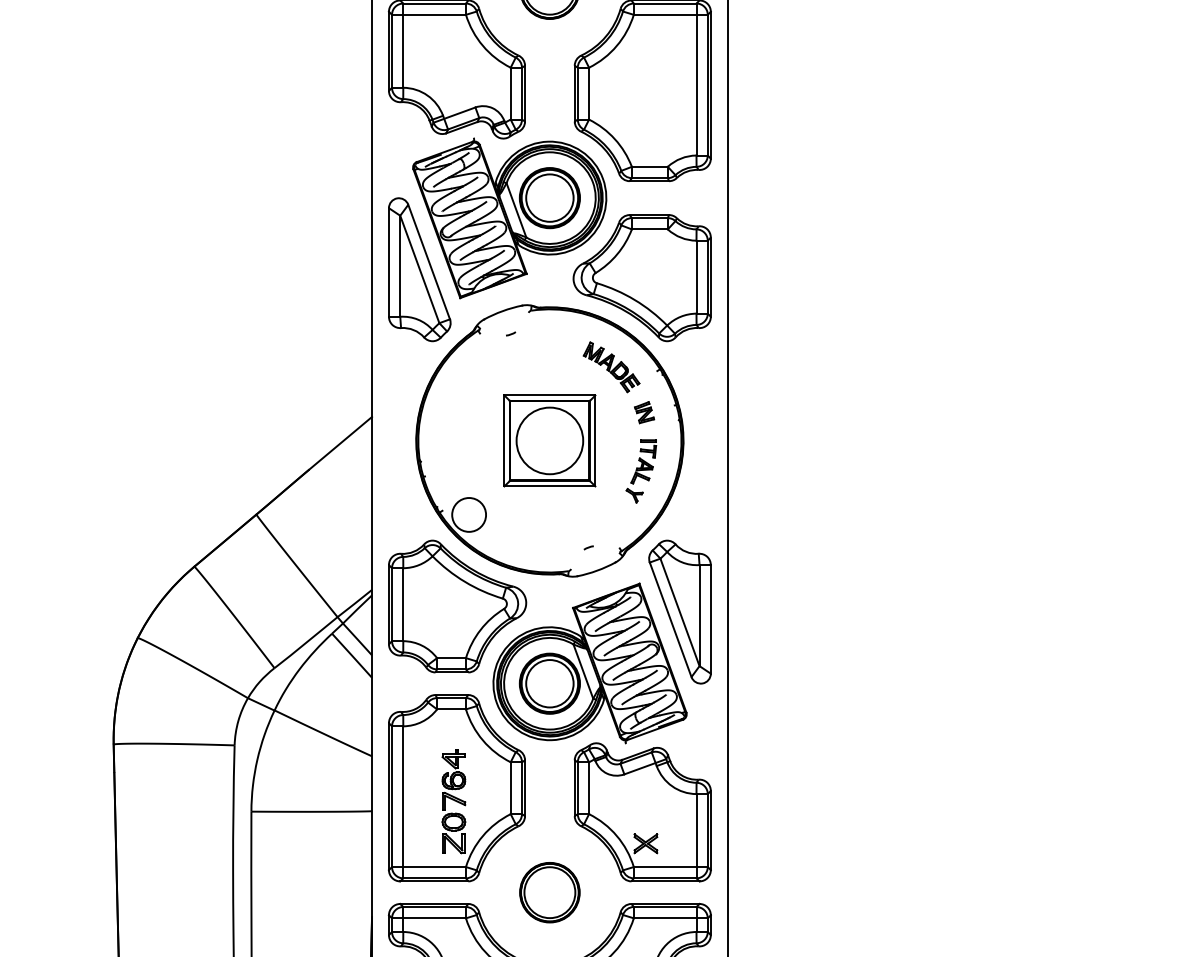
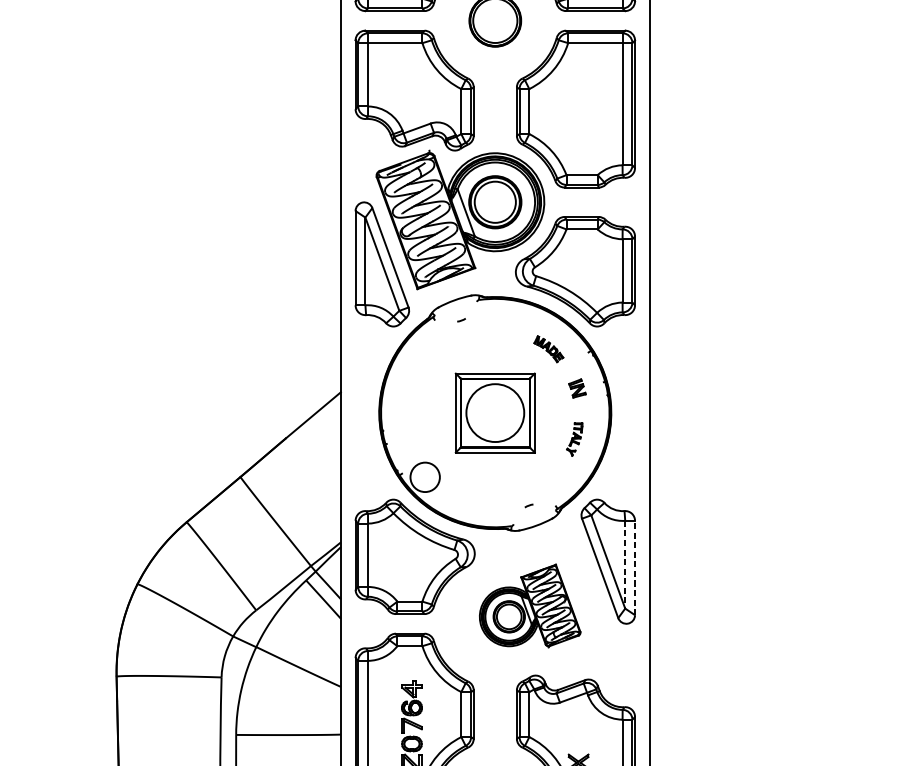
part: (611, 367) -> (548, 349), size x0.6
part: (641, 471) -> (574, 439), size x0.6
line: (699, 615) -> (625, 564), solid -> dashed
line: (710, 618) -> (634, 567), solid -> dashed
part: (589, 663) -> (529, 606), size x0.6

